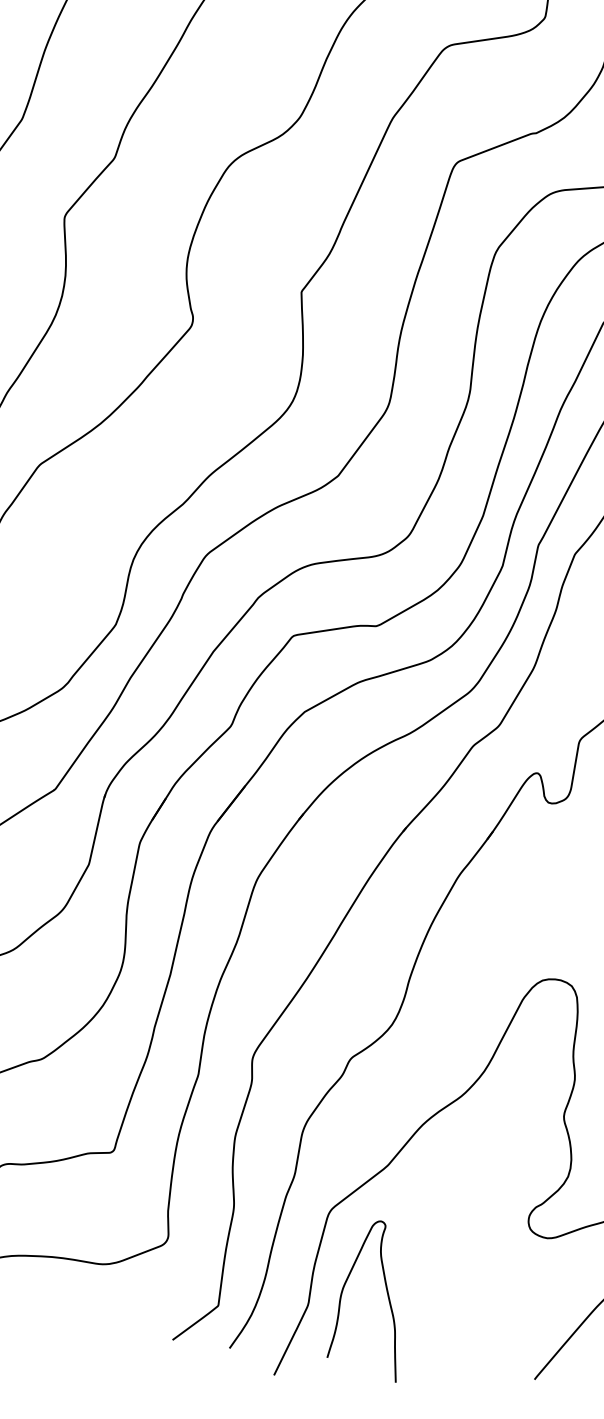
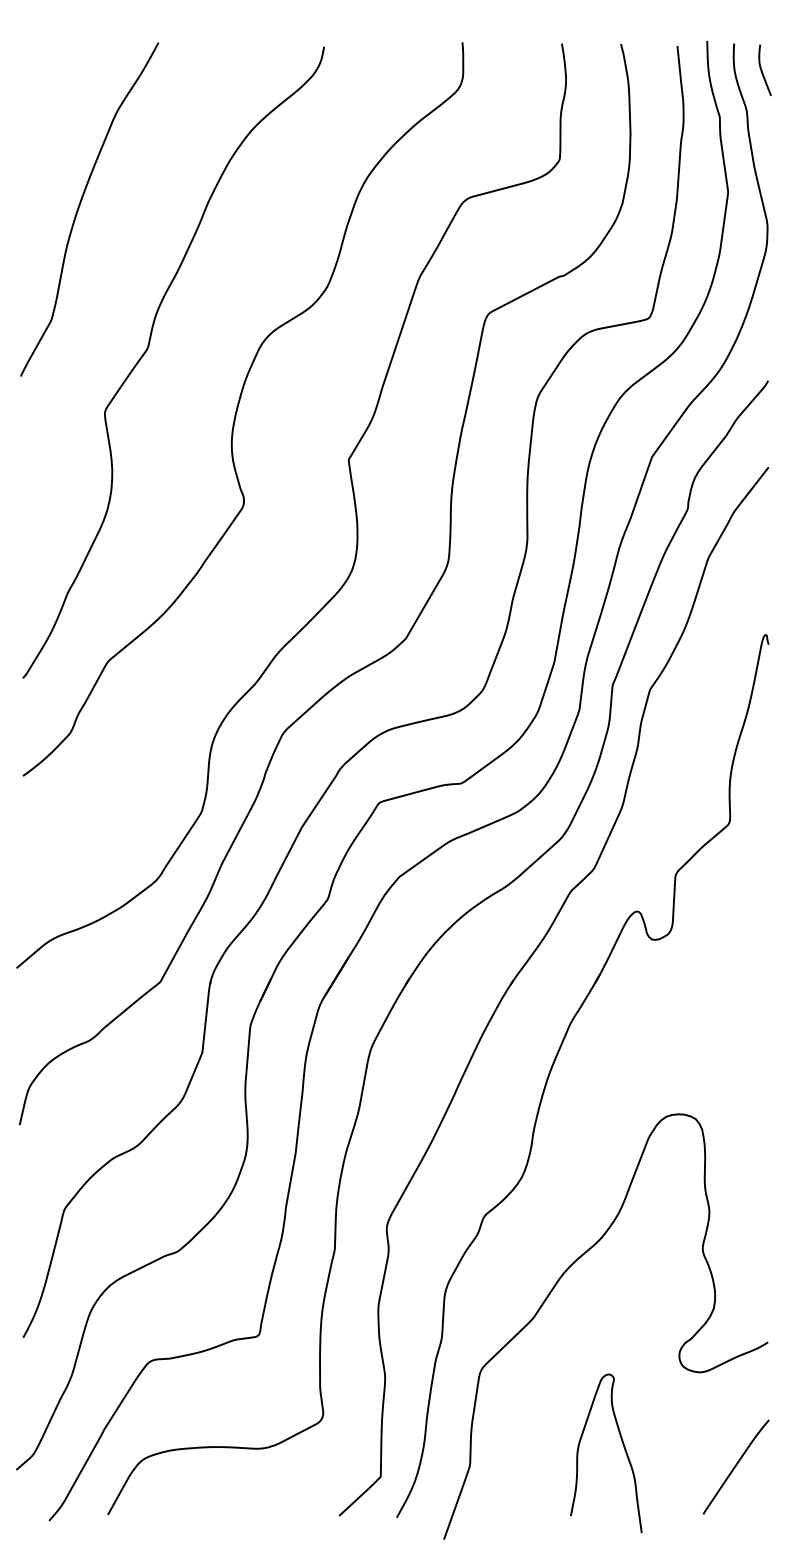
curve: (387, 1295) -> (623, 1447), moved

